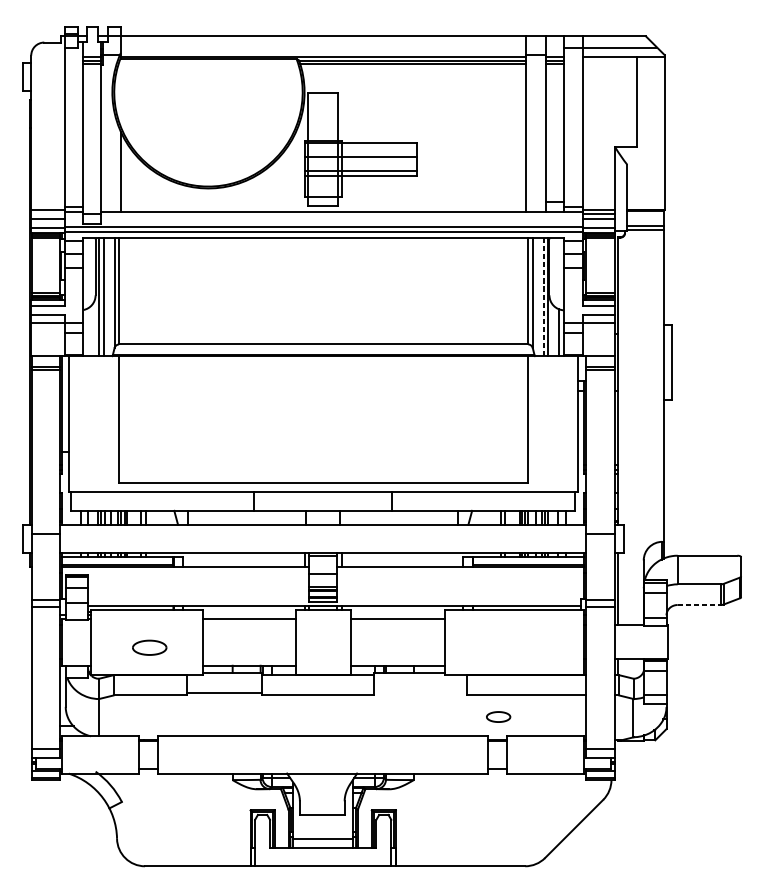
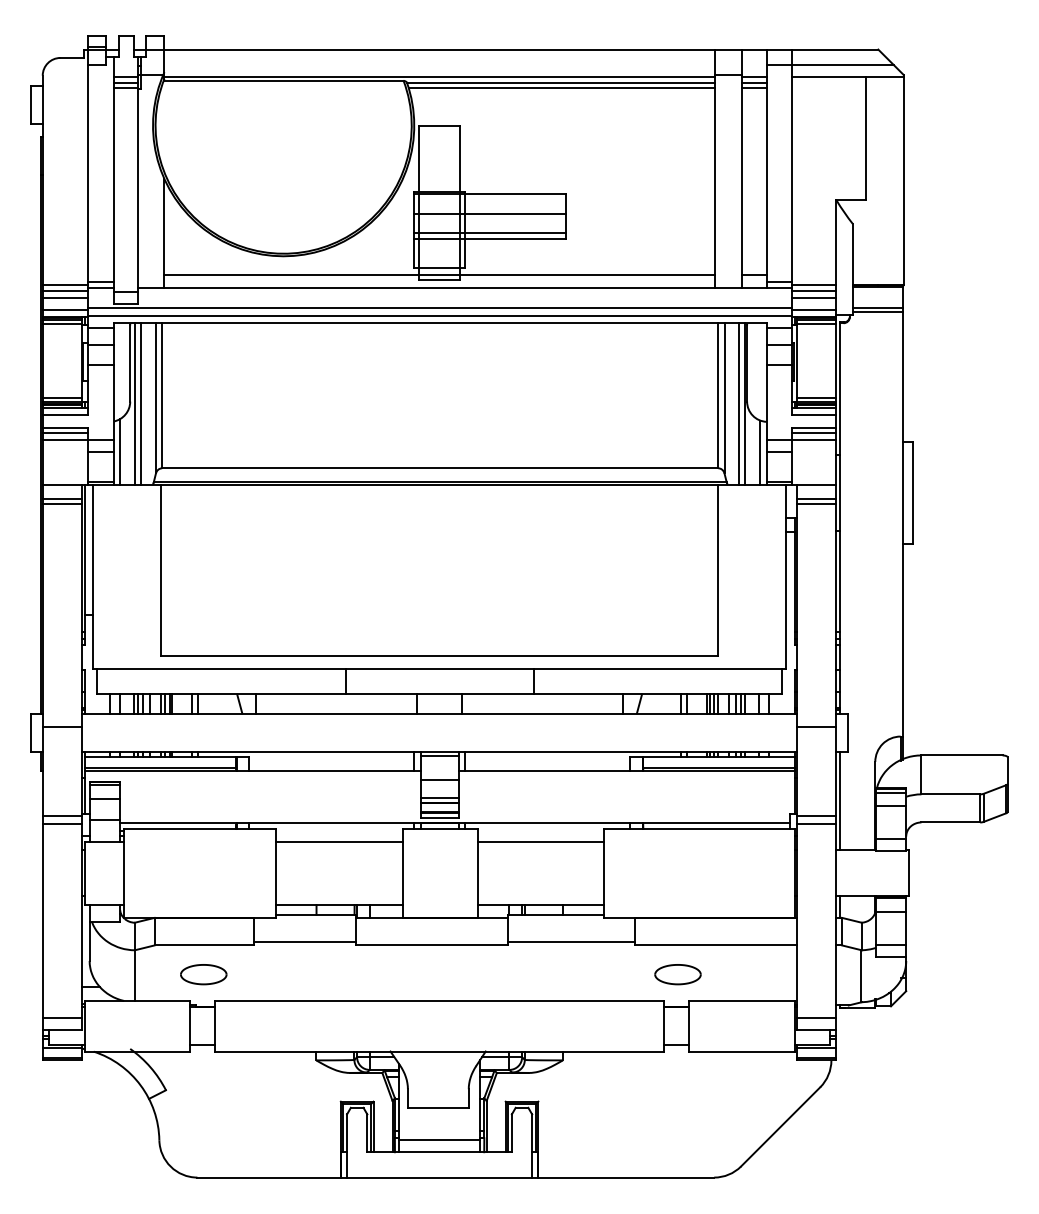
line: (323, 202) -> (439, 275), added
line: (47, 214) -> (65, 291), added
line: (543, 296) -> (739, 403), dashed -> solid
line: (47, 318) -> (65, 433), added
line: (599, 318) -> (814, 433), added
line: (88, 332) -> (120, 451), added
line: (699, 605) -> (951, 822), dashed -> solid
part: (149, 647) -> (203, 974), moved
line: (420, 693) -> (571, 942), added
part: (498, 716) -> (677, 974), size x1.43

